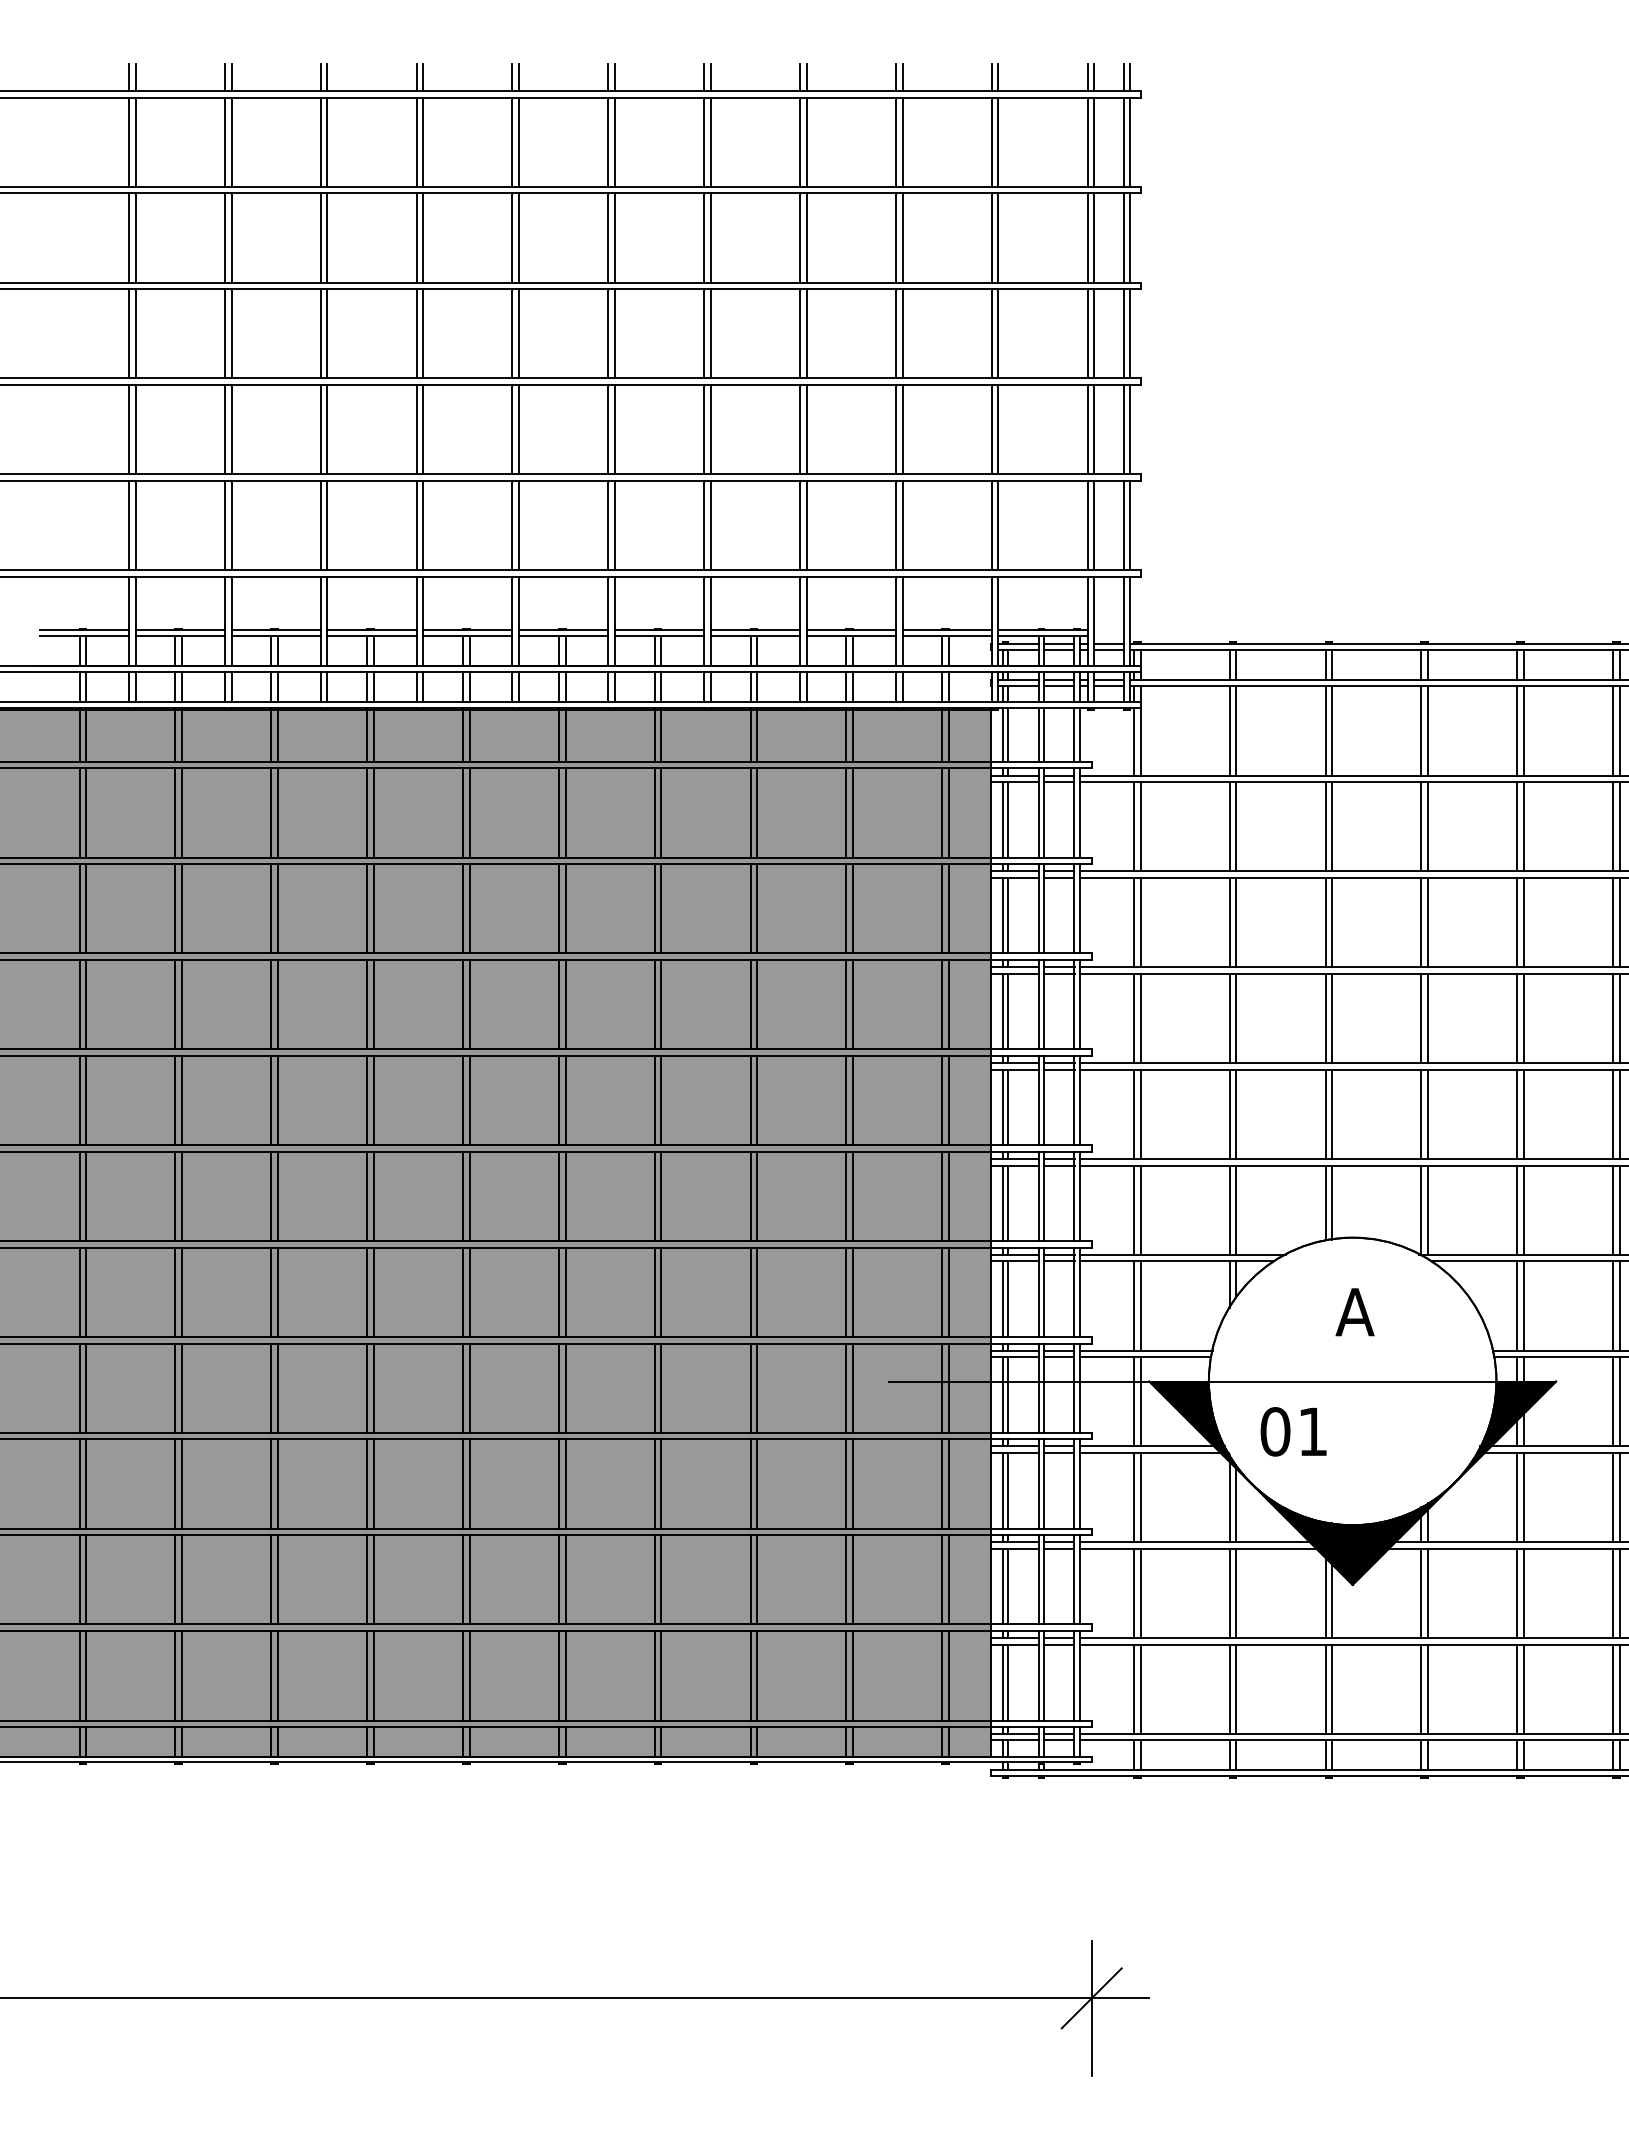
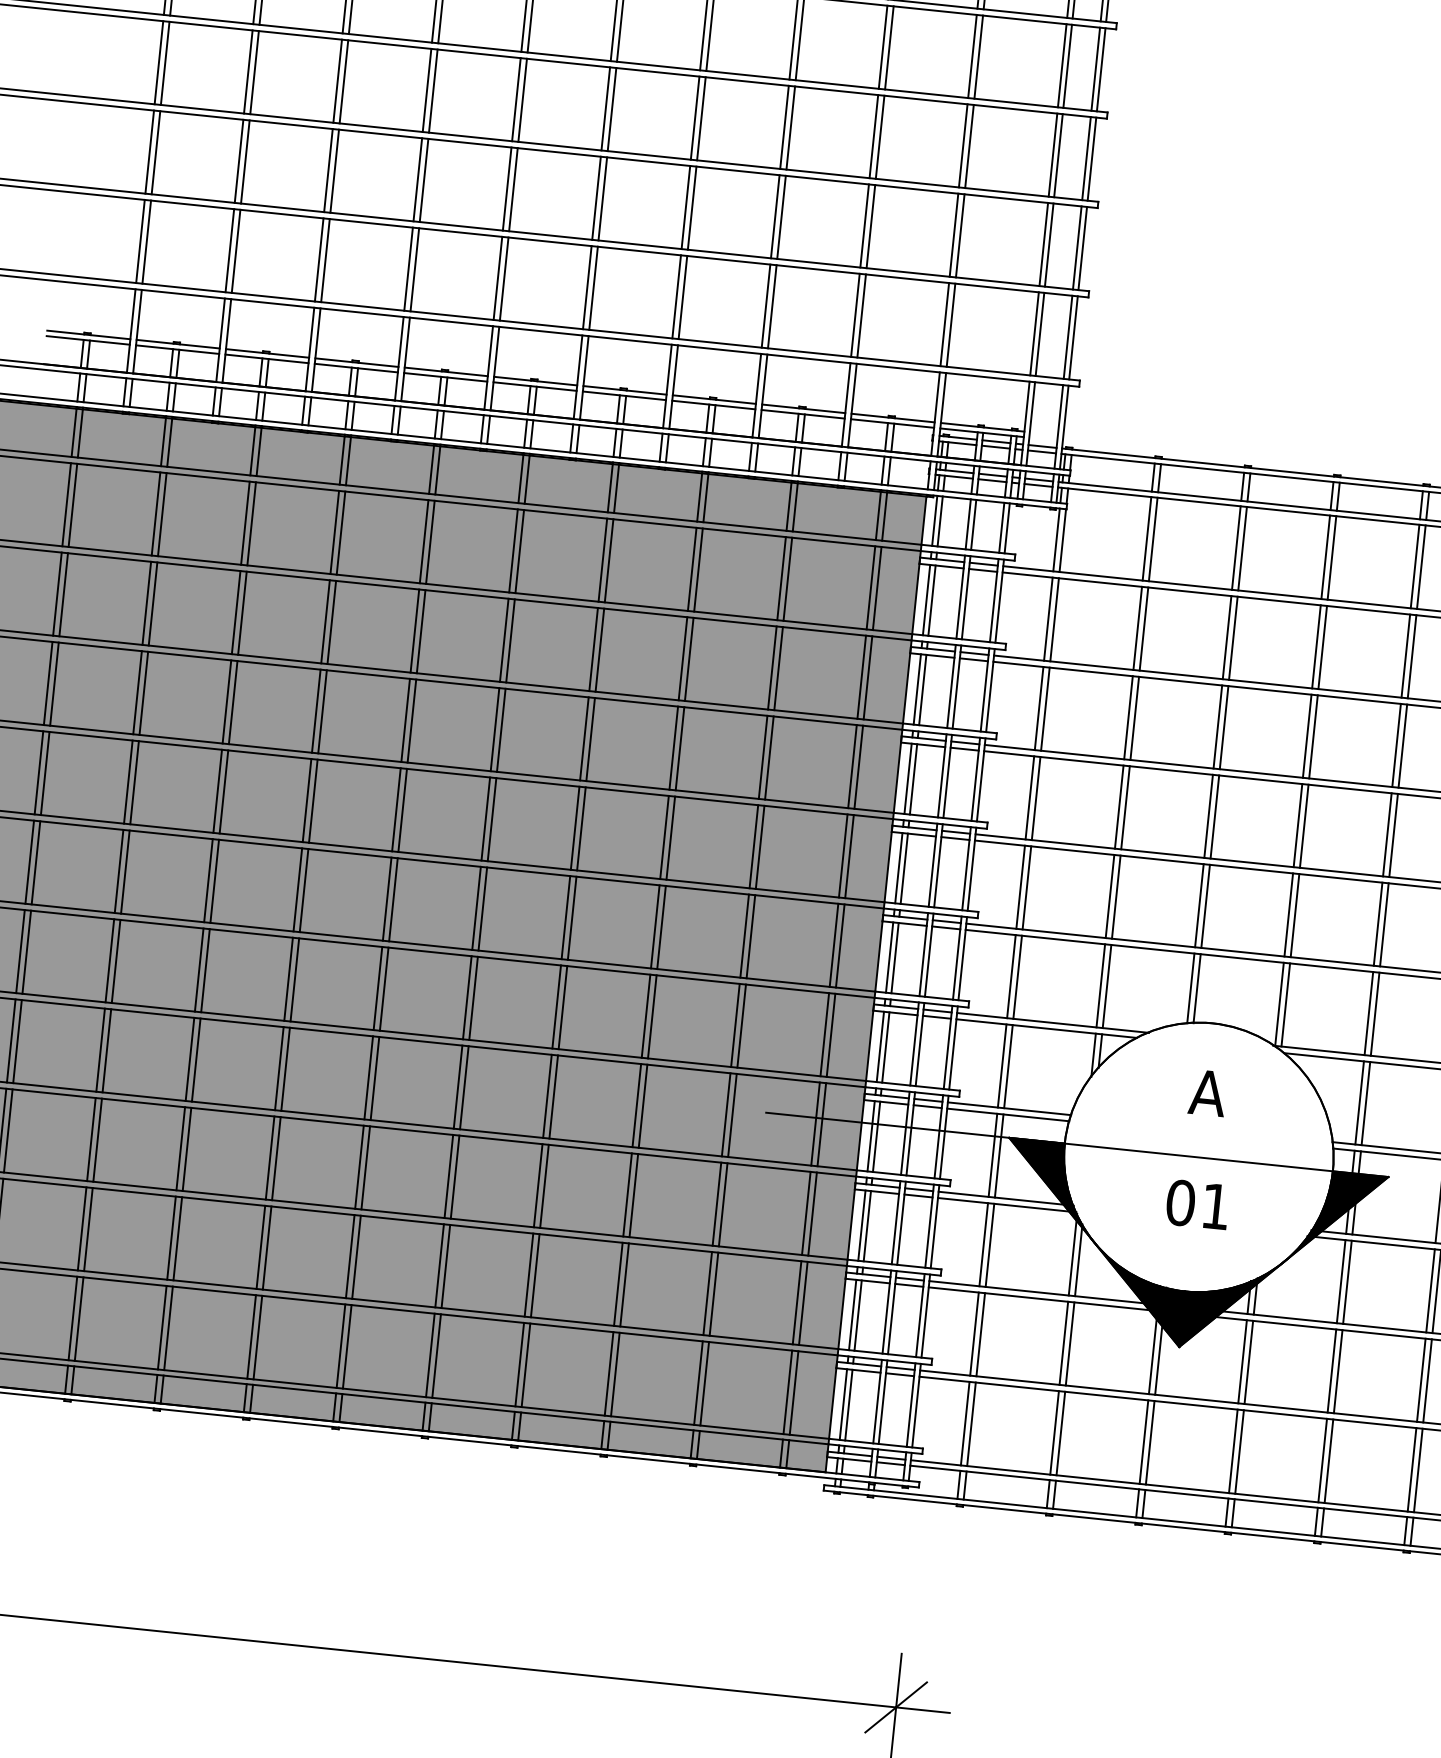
text: (1293, 1431) -> (1197, 1204), moved

